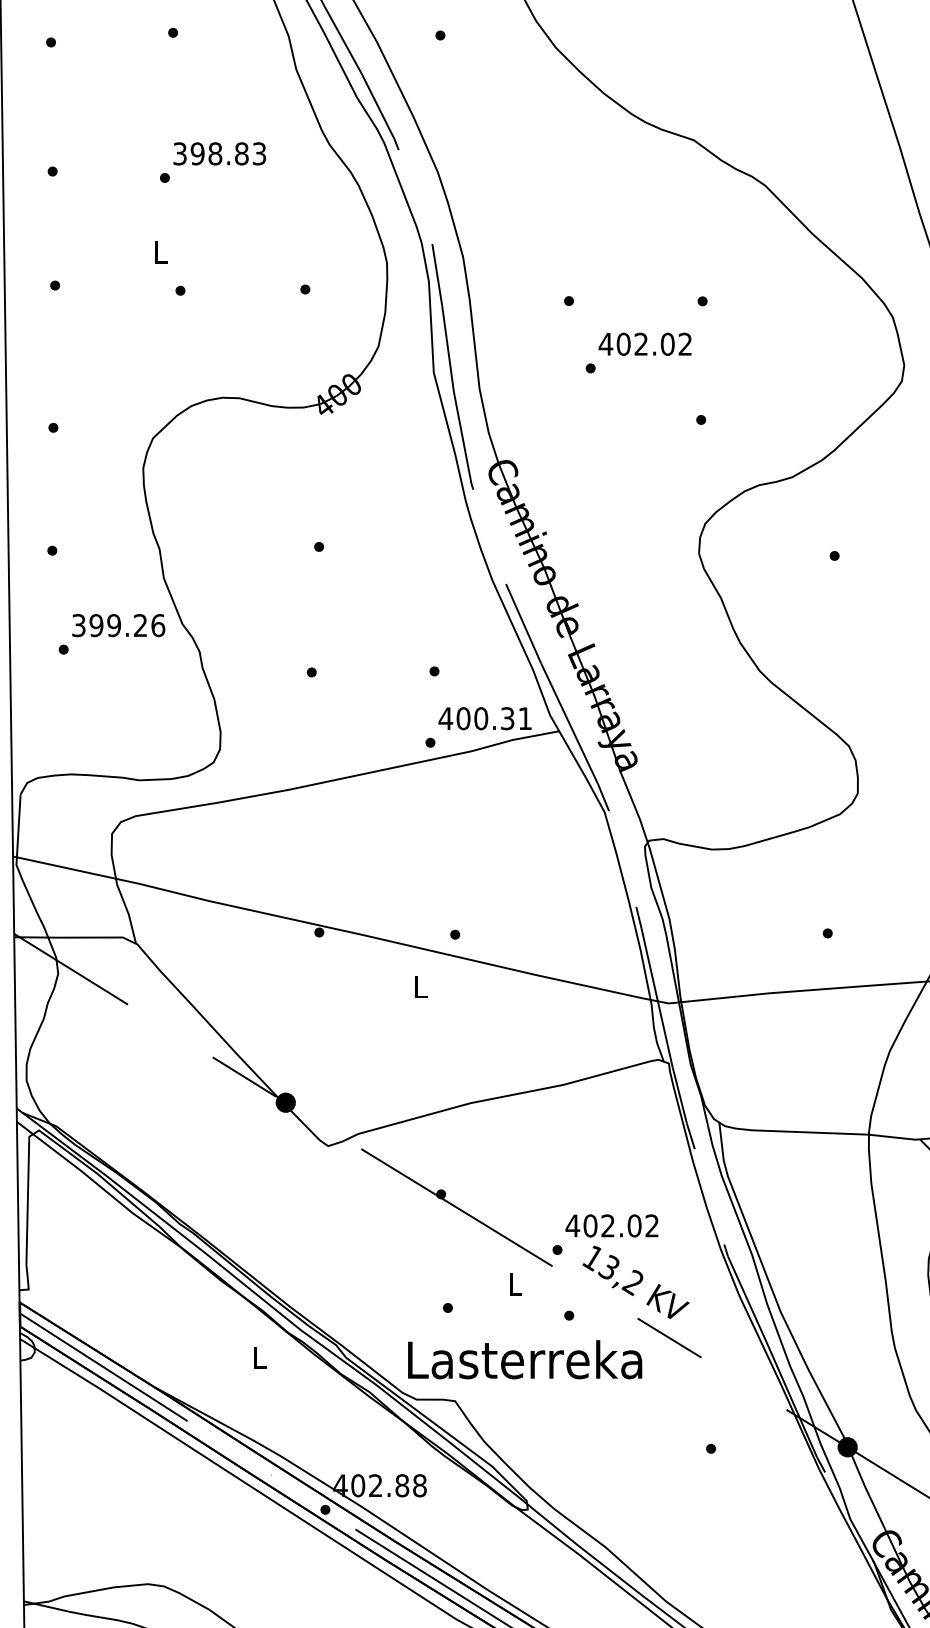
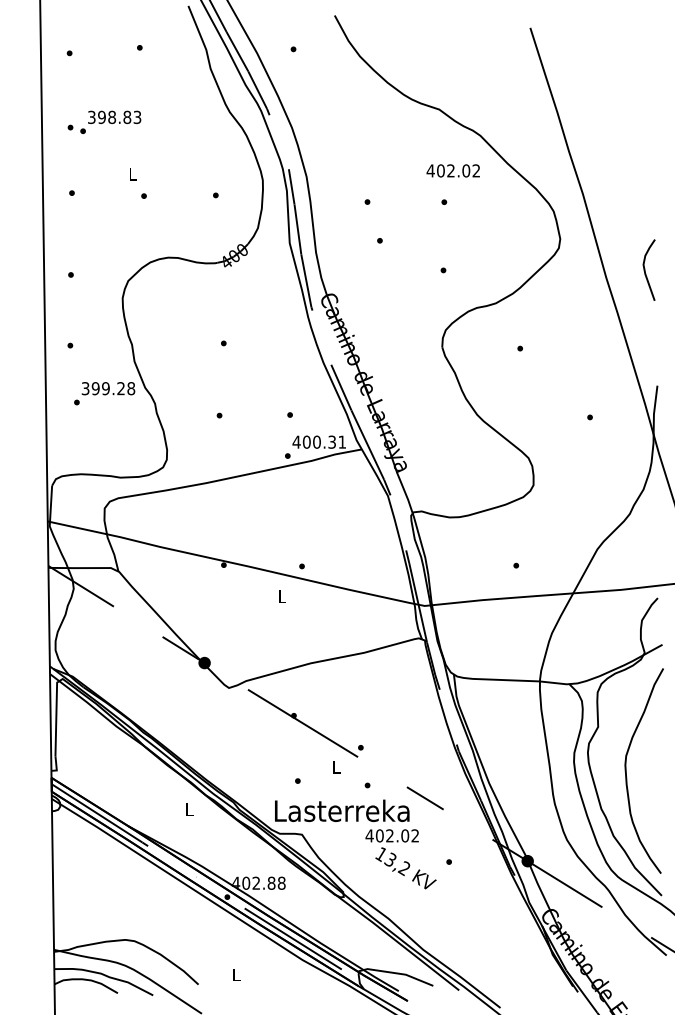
text: (212, 160) -> (110, 121), moved
text: (643, 343) -> (452, 170), moved
text: (158, 625) -> (131, 388), 399.26 -> 399.28
text: (626, 1266) -> (400, 859), moved

